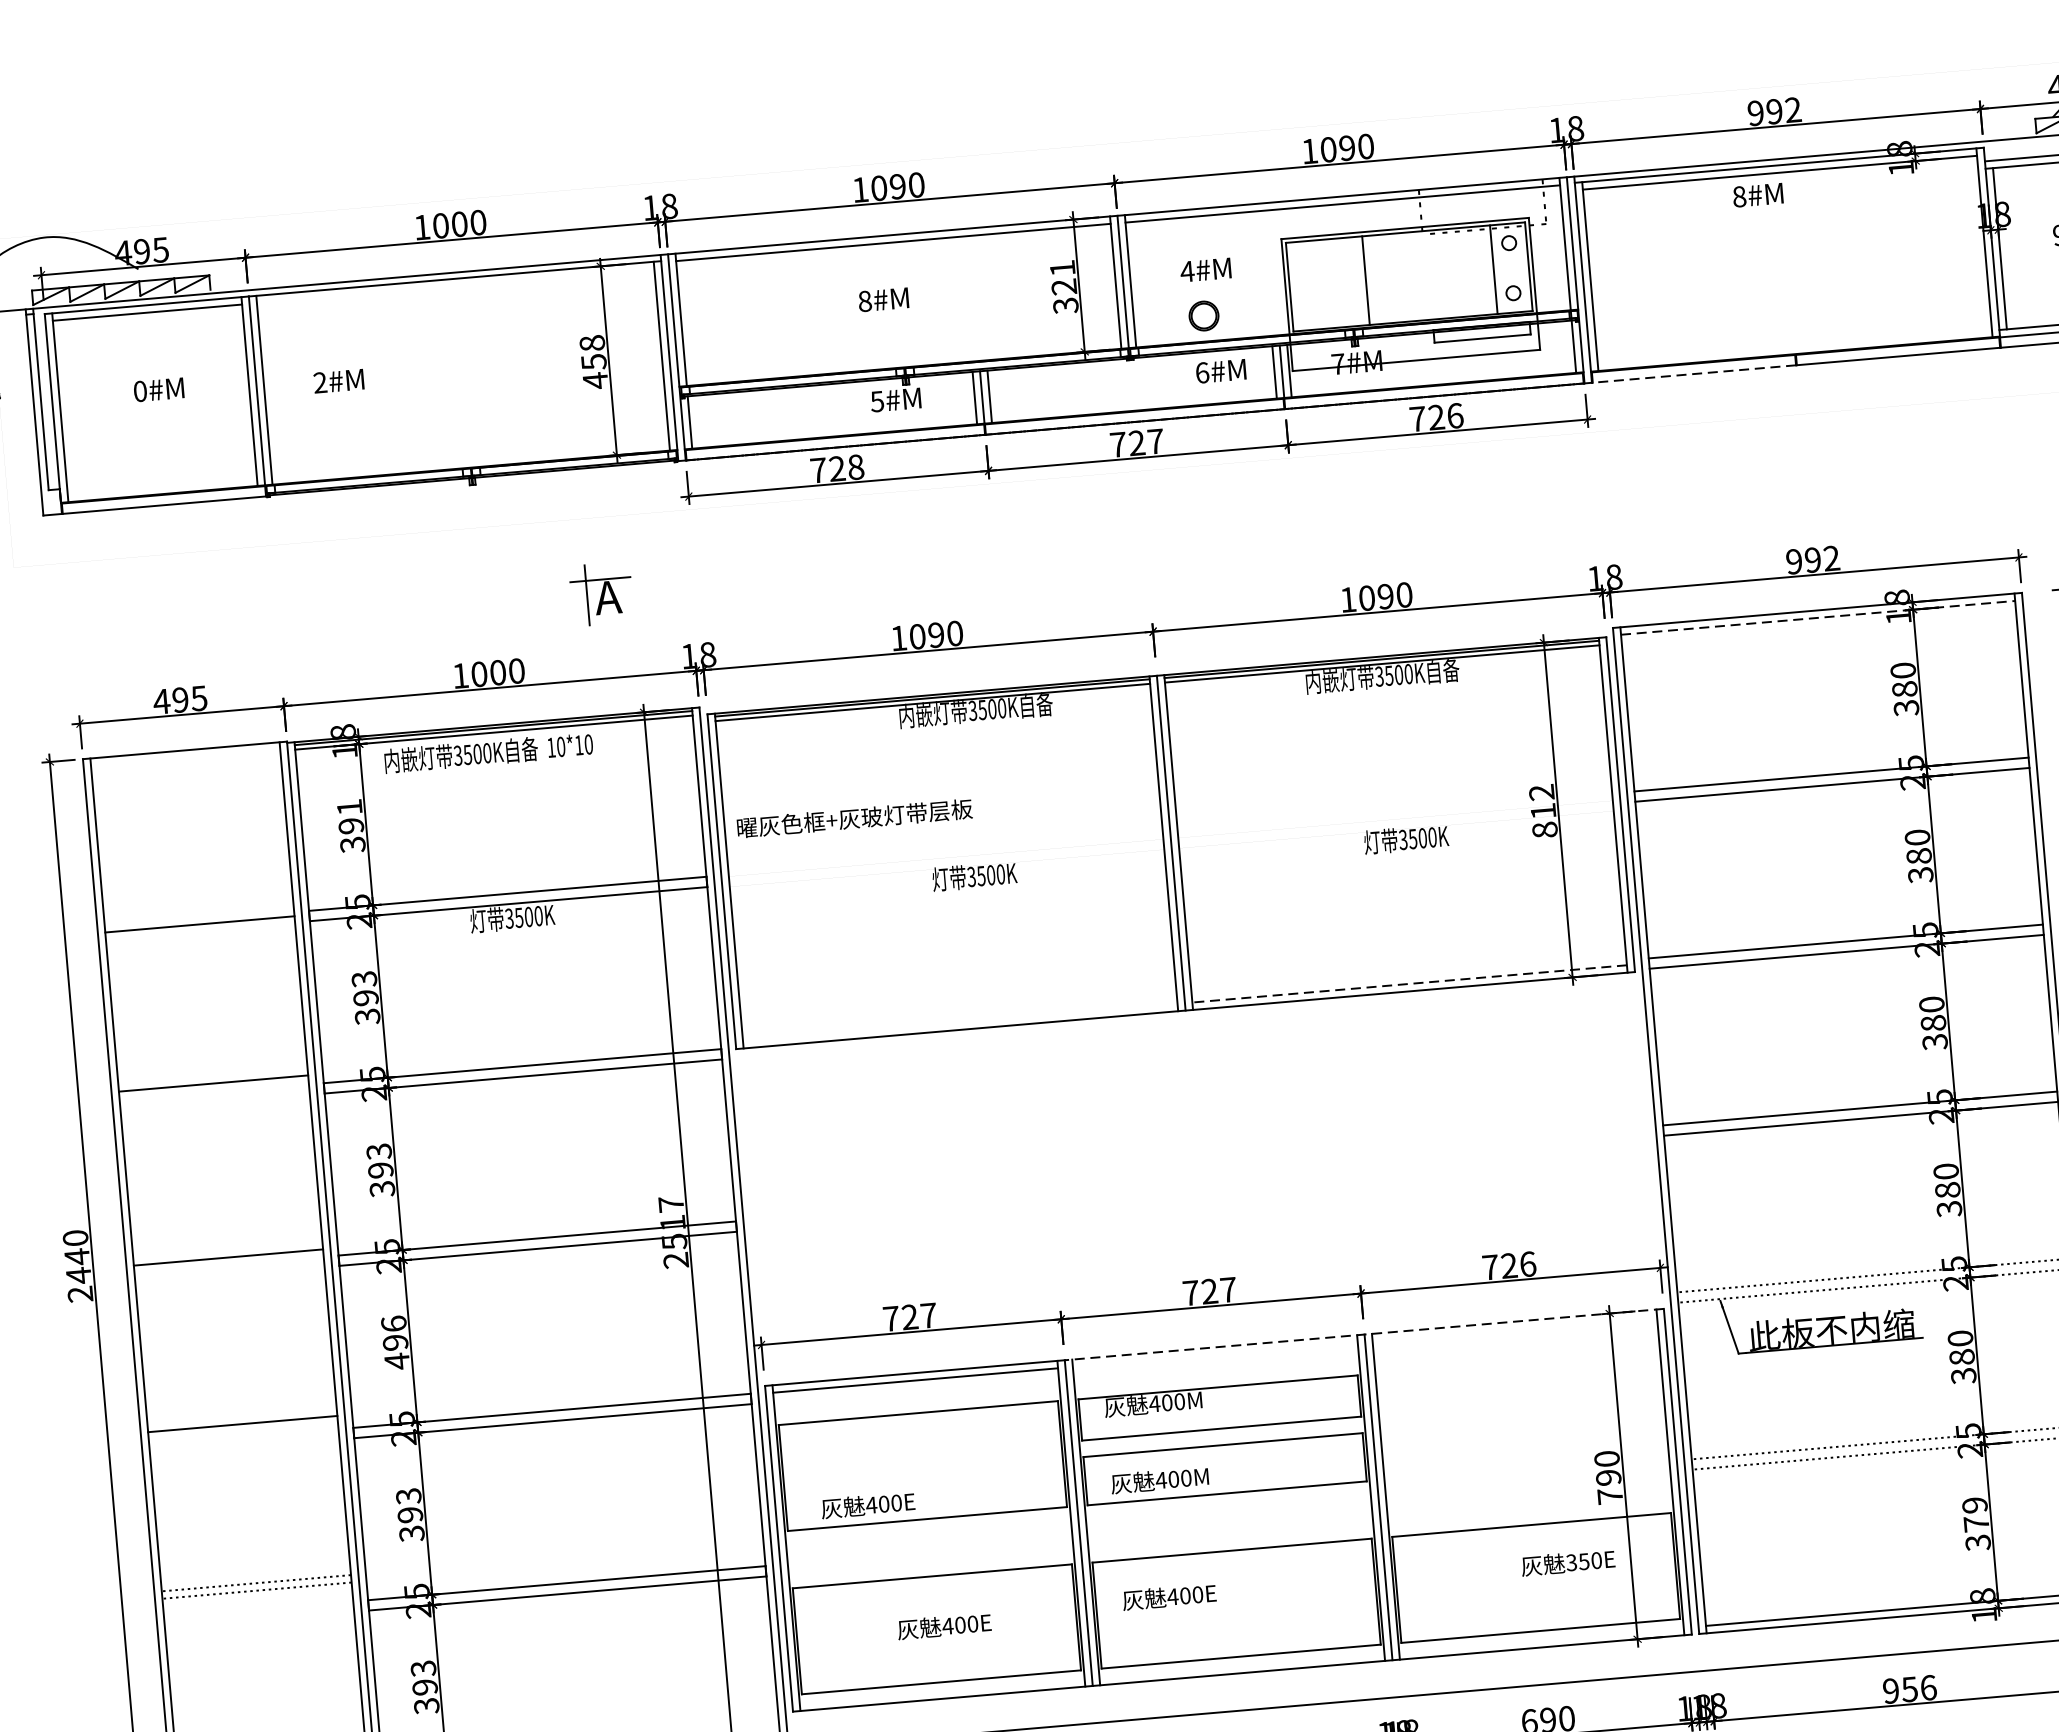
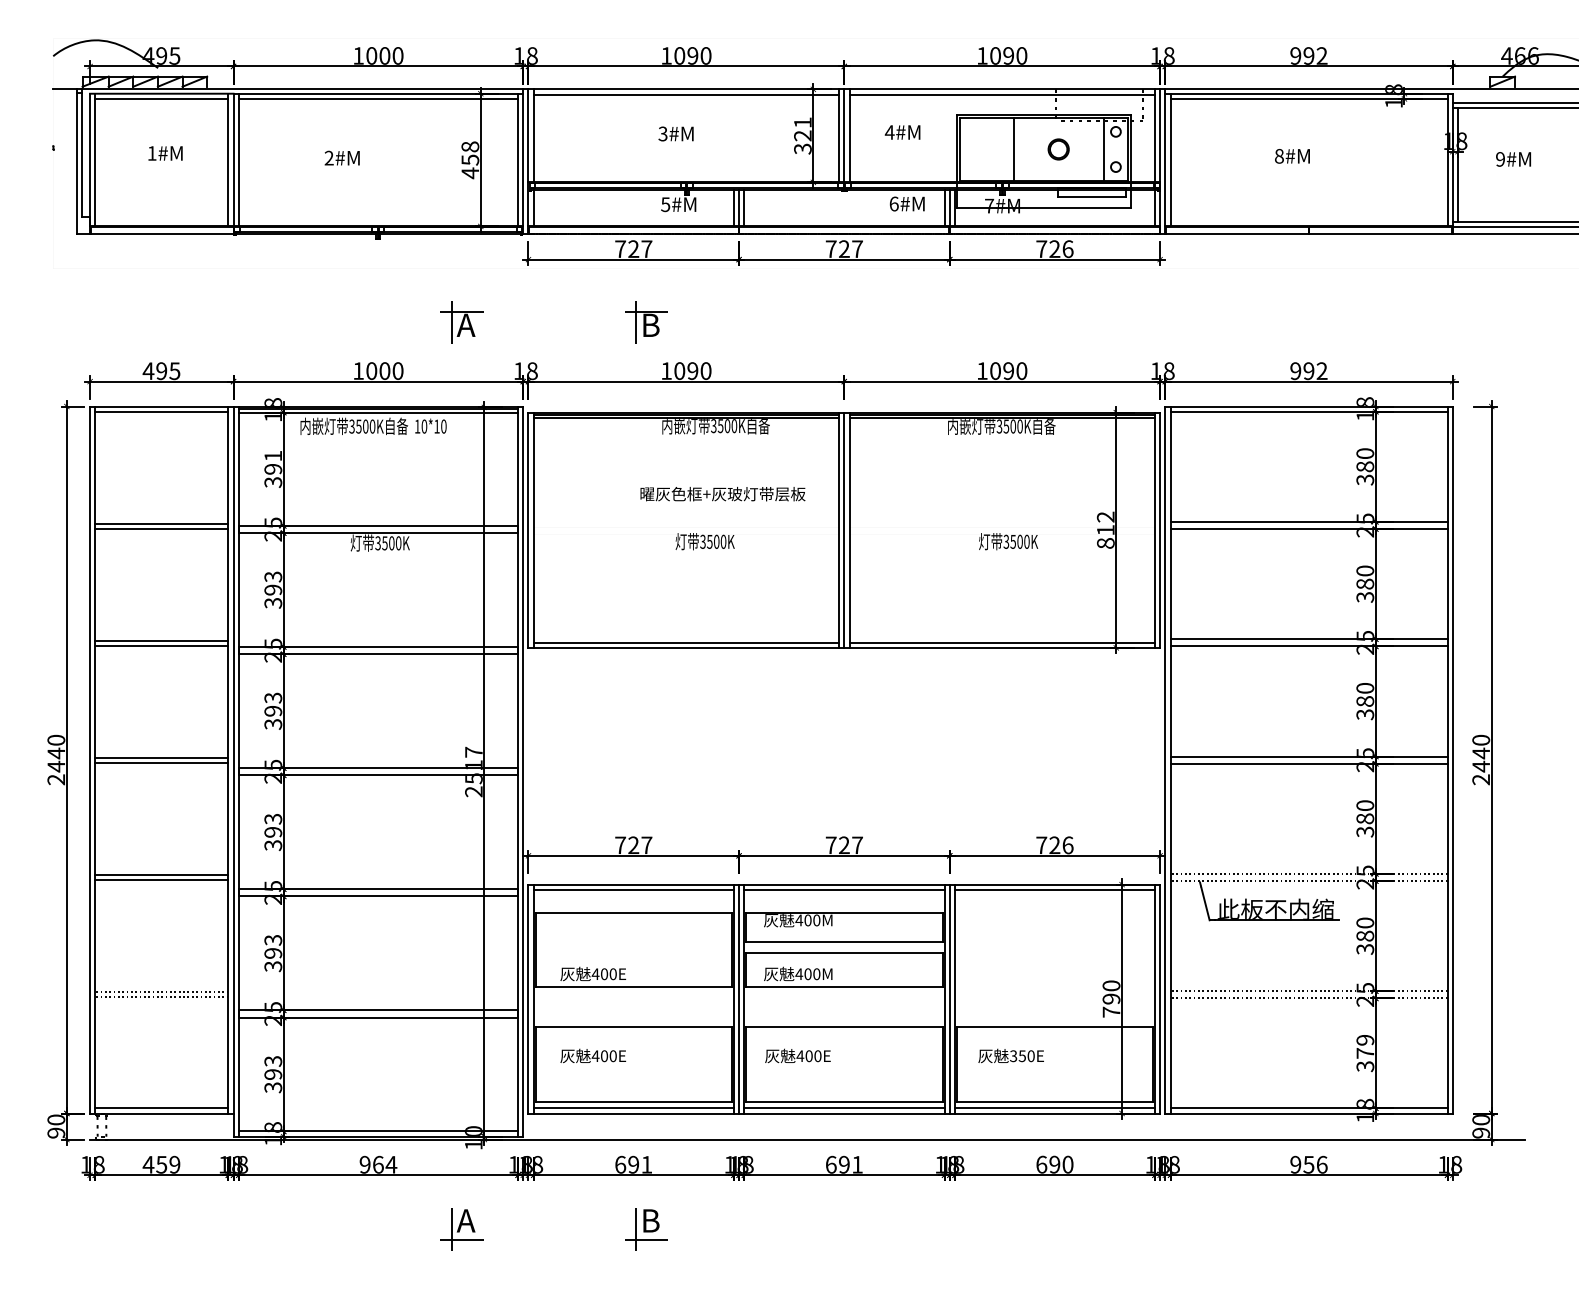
text: (1758, 195) -> (1292, 156), moved
line: (455, 285) -> (378, 98), added
text: (864, 300) -> (662, 133), 8#M -> 3#M
circle: (1203, 316) -> (1058, 149), moved
line: (1693, 374) -> (1236, 234), dashed -> solid
text: (337, 380) -> (341, 157), moved
text: (139, 391) -> (151, 153), 0#M -> 1#M
text: (855, 467) -> (646, 249), 728 -> 727
part: (864, 571) -> (646, 322), added
line: (1818, 617) -> (1309, 411), dashed -> solid
line: (185, 757) -> (161, 411), added
text: (853, 817) -> (722, 493), moved
line: (198, 916) -> (161, 523), added
line: (1410, 983) -> (1002, 642), dashed -> solid
line: (960, 1022) -> (686, 642), added
line: (213, 1090) -> (161, 645), added
line: (227, 1249) -> (161, 757), added
line: (1514, 1328) -> (1054, 889), added
line: (1364, 1334) -> (949, 884), dashed -> solid
text: (395, 1342) -> (273, 832), 496 -> 393
line: (1215, 1354) -> (844, 889), added
line: (241, 1416) -> (161, 874), added
text: (1567, 1562) -> (1010, 1055), moved
text: (944, 1625) -> (593, 1055), moved
line: (1540, 1640) -> (1054, 1108), added
line: (1242, 1665) -> (844, 1108), added
line: (941, 1691) -> (633, 1108), added

